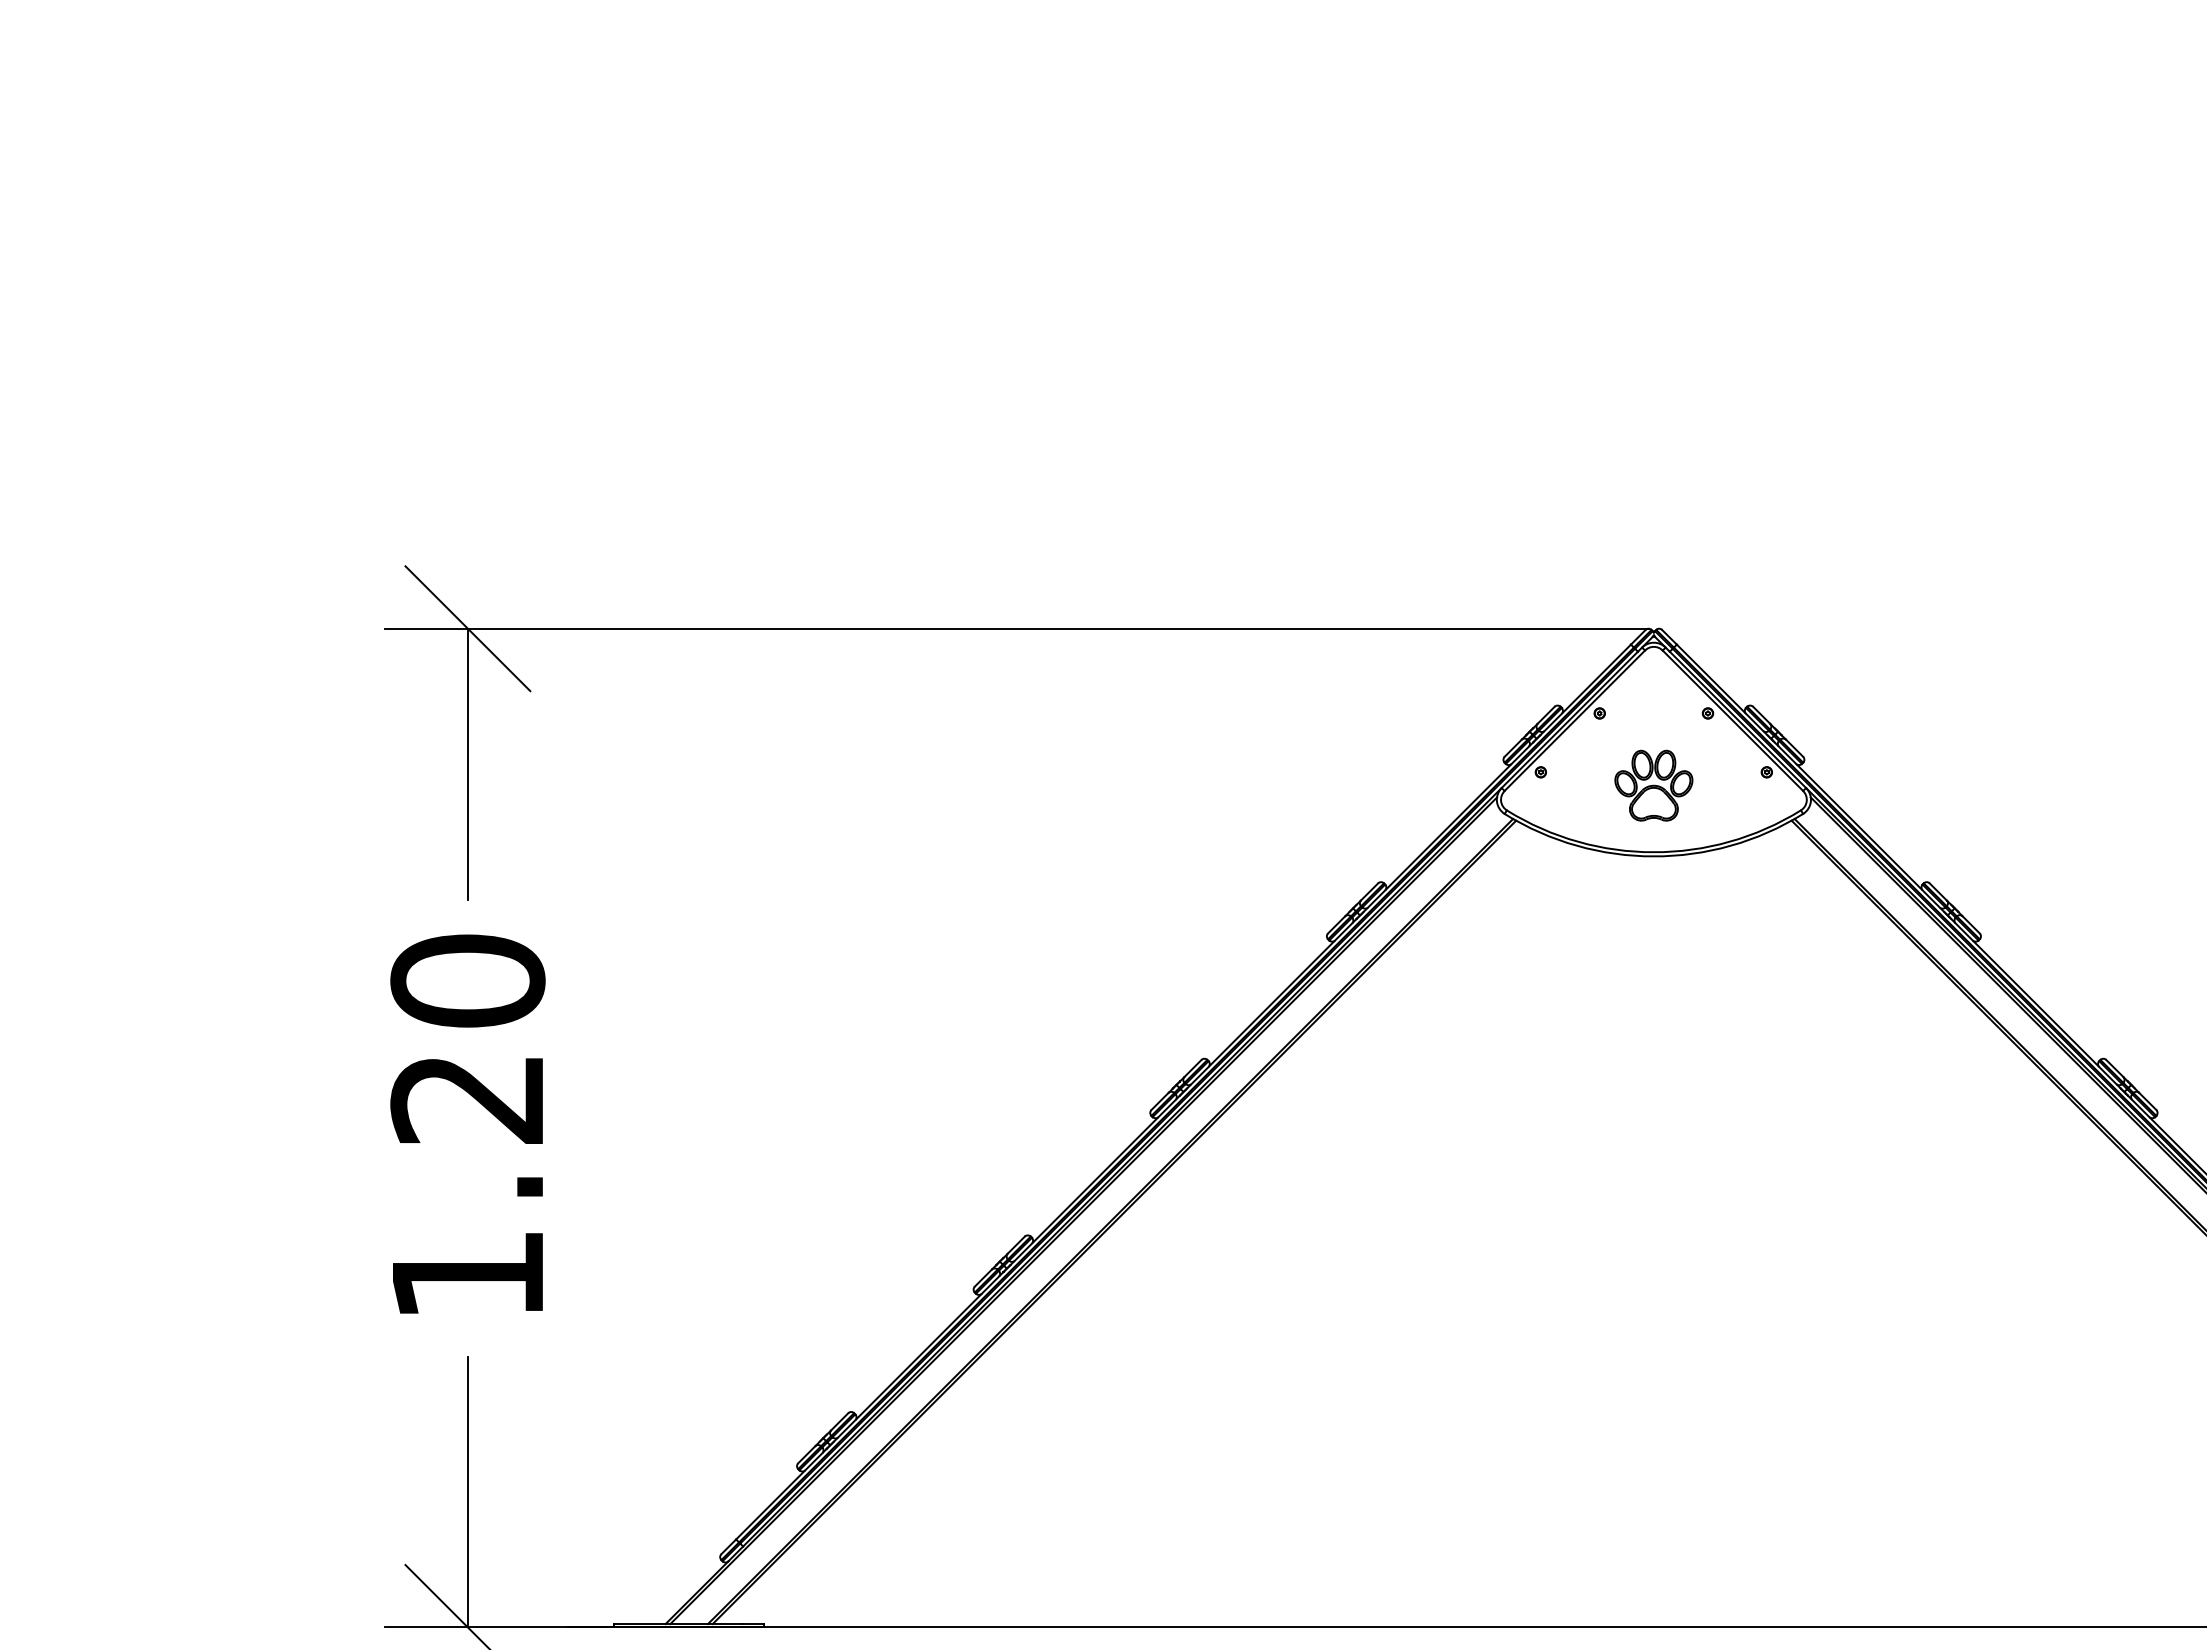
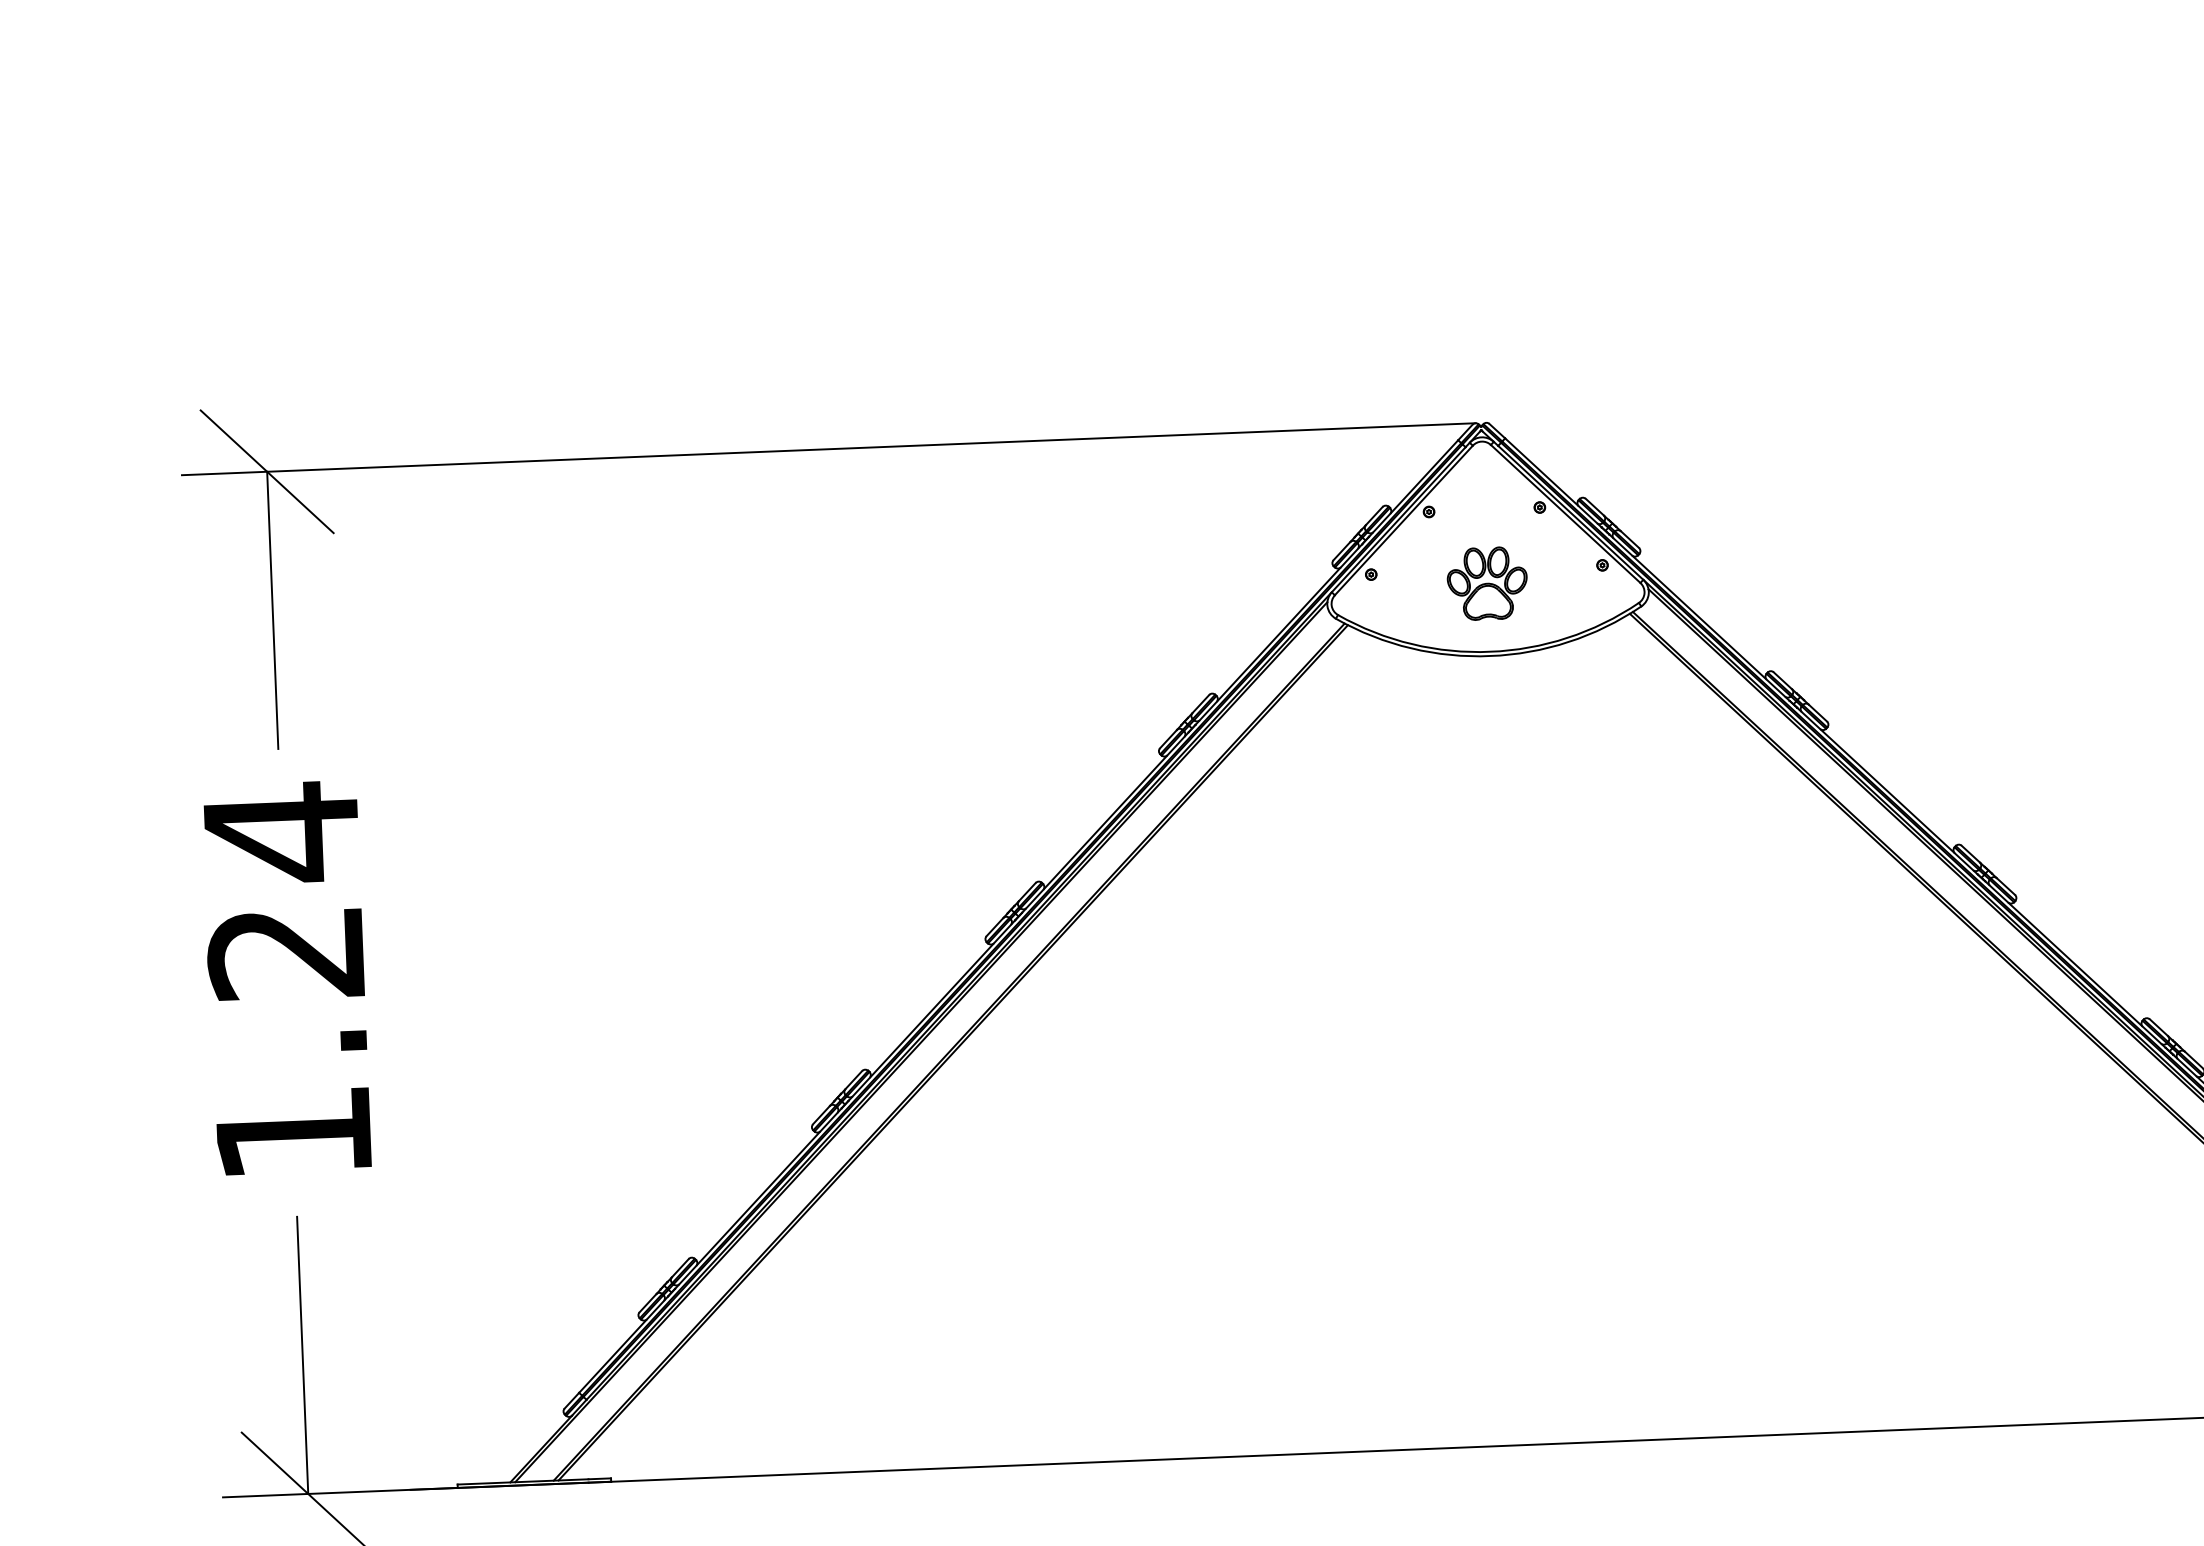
text: (467, 981) -> (281, 832), 1.20 -> 1.24

